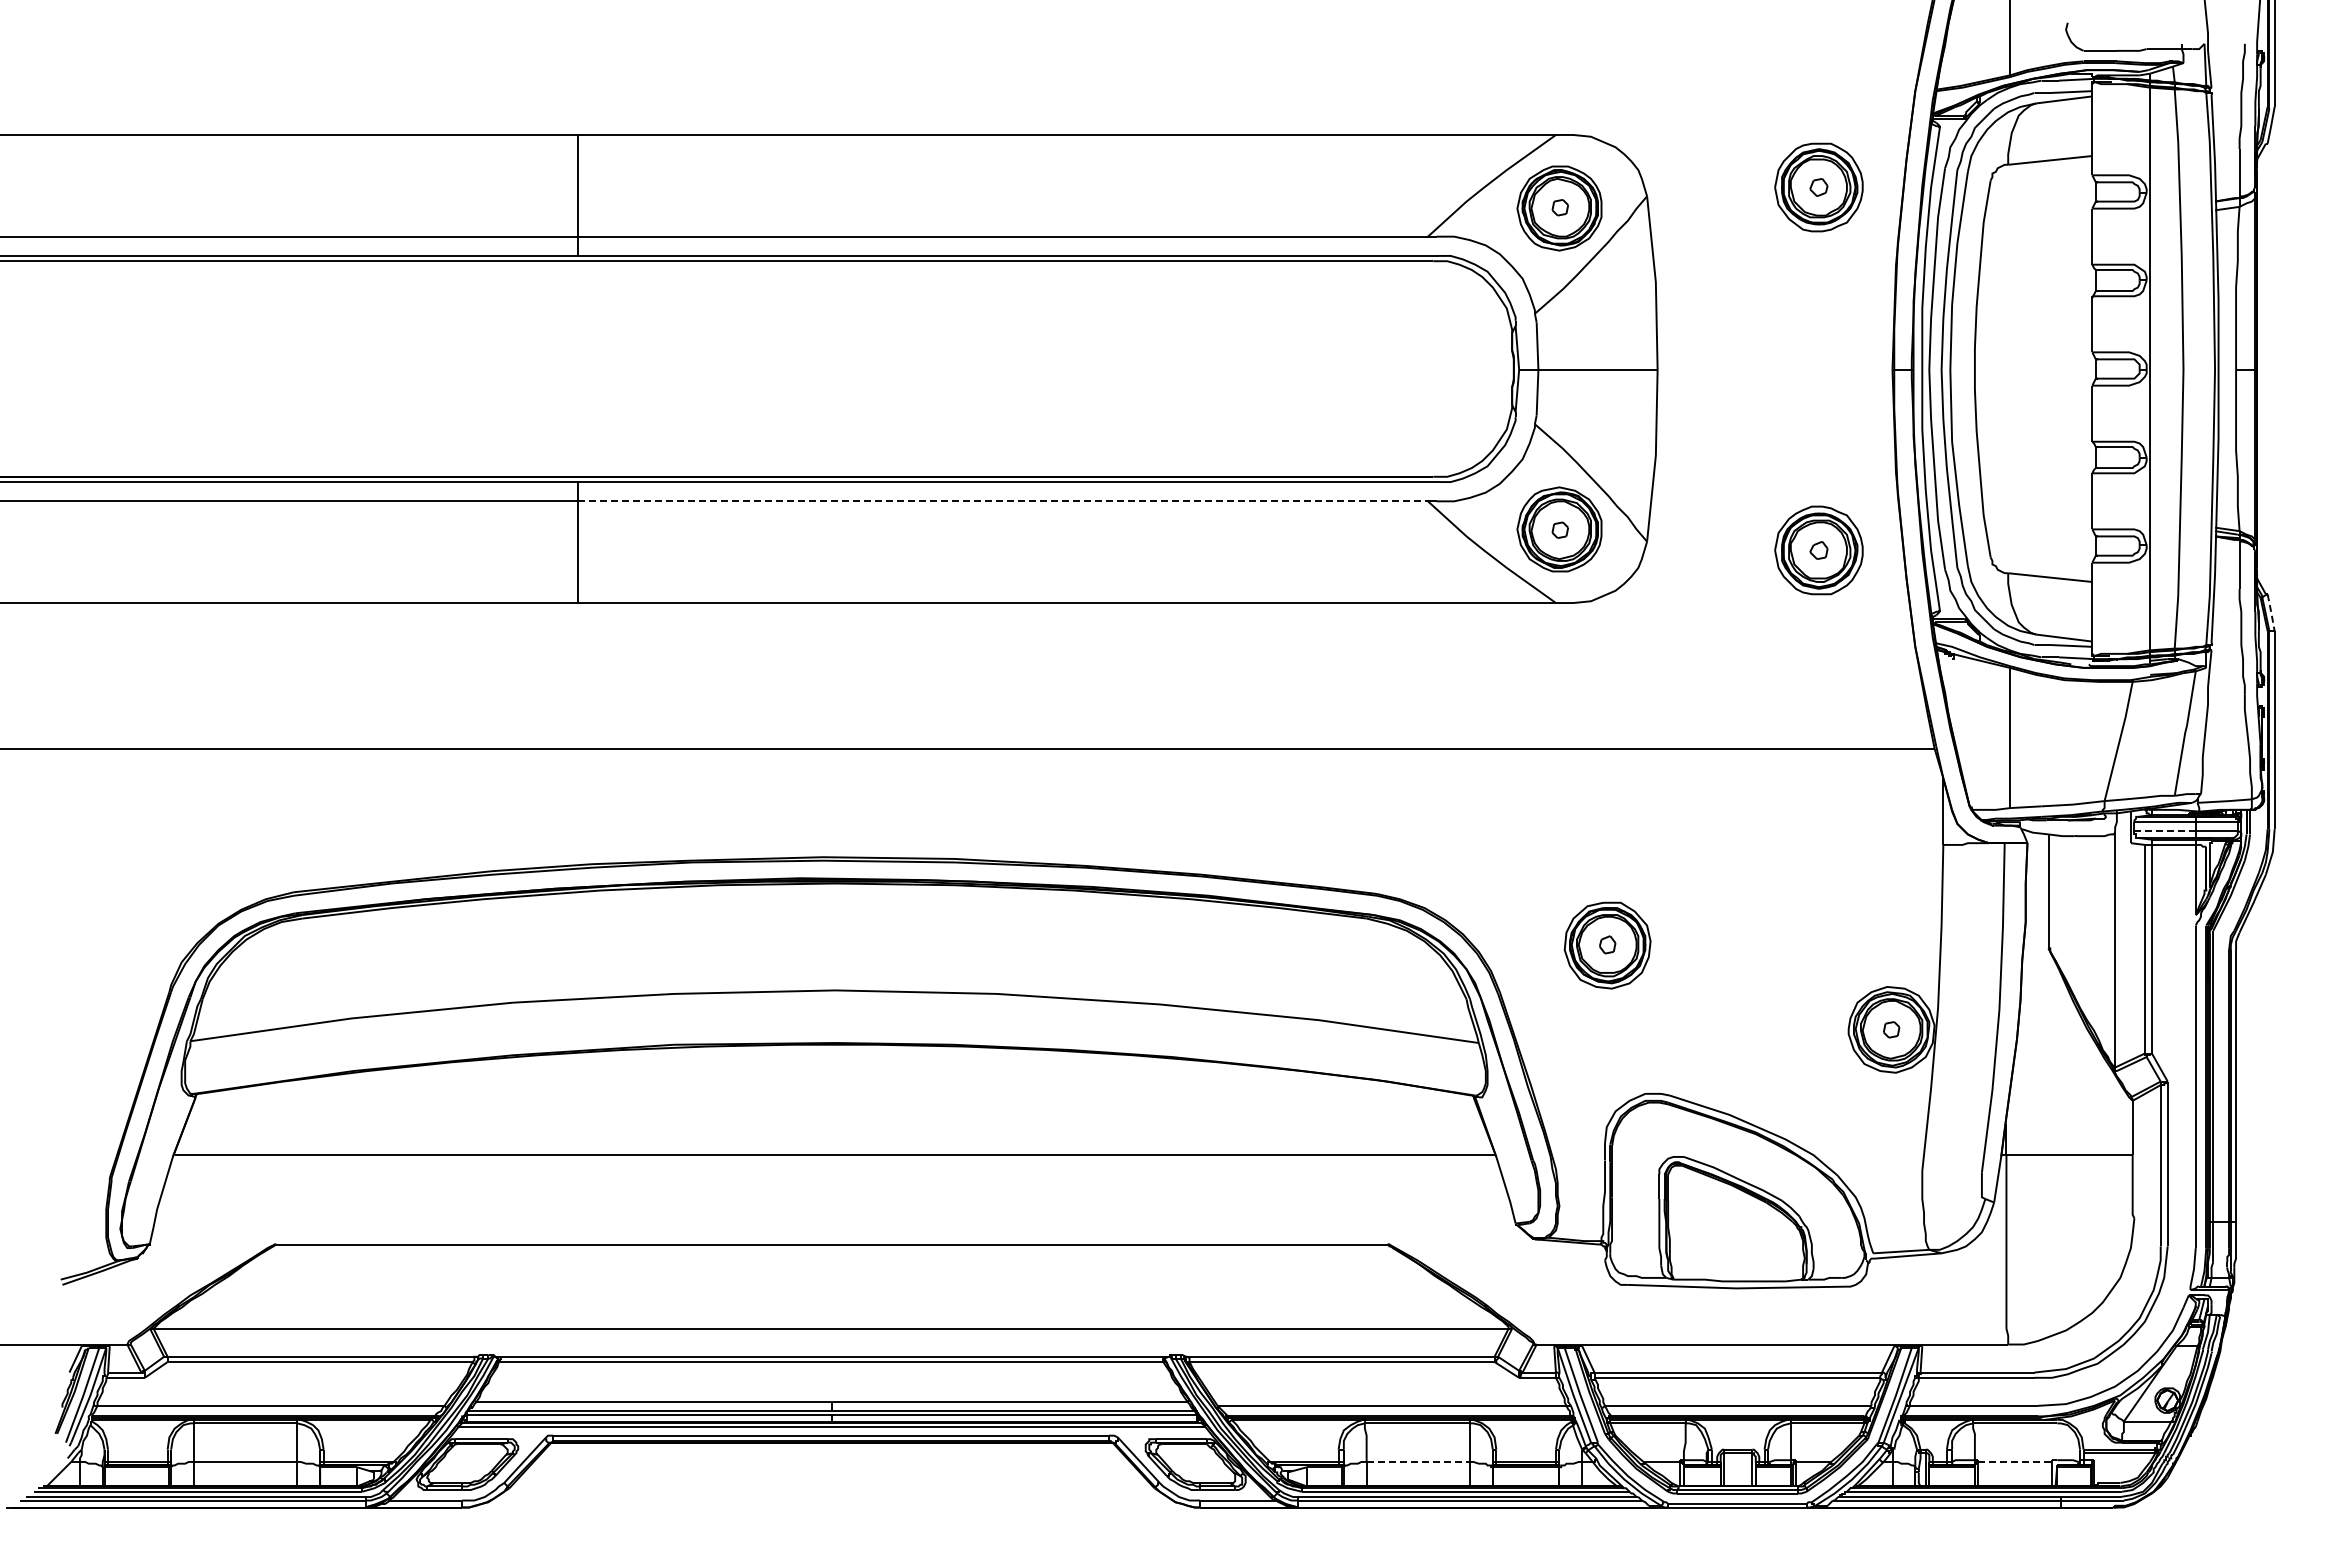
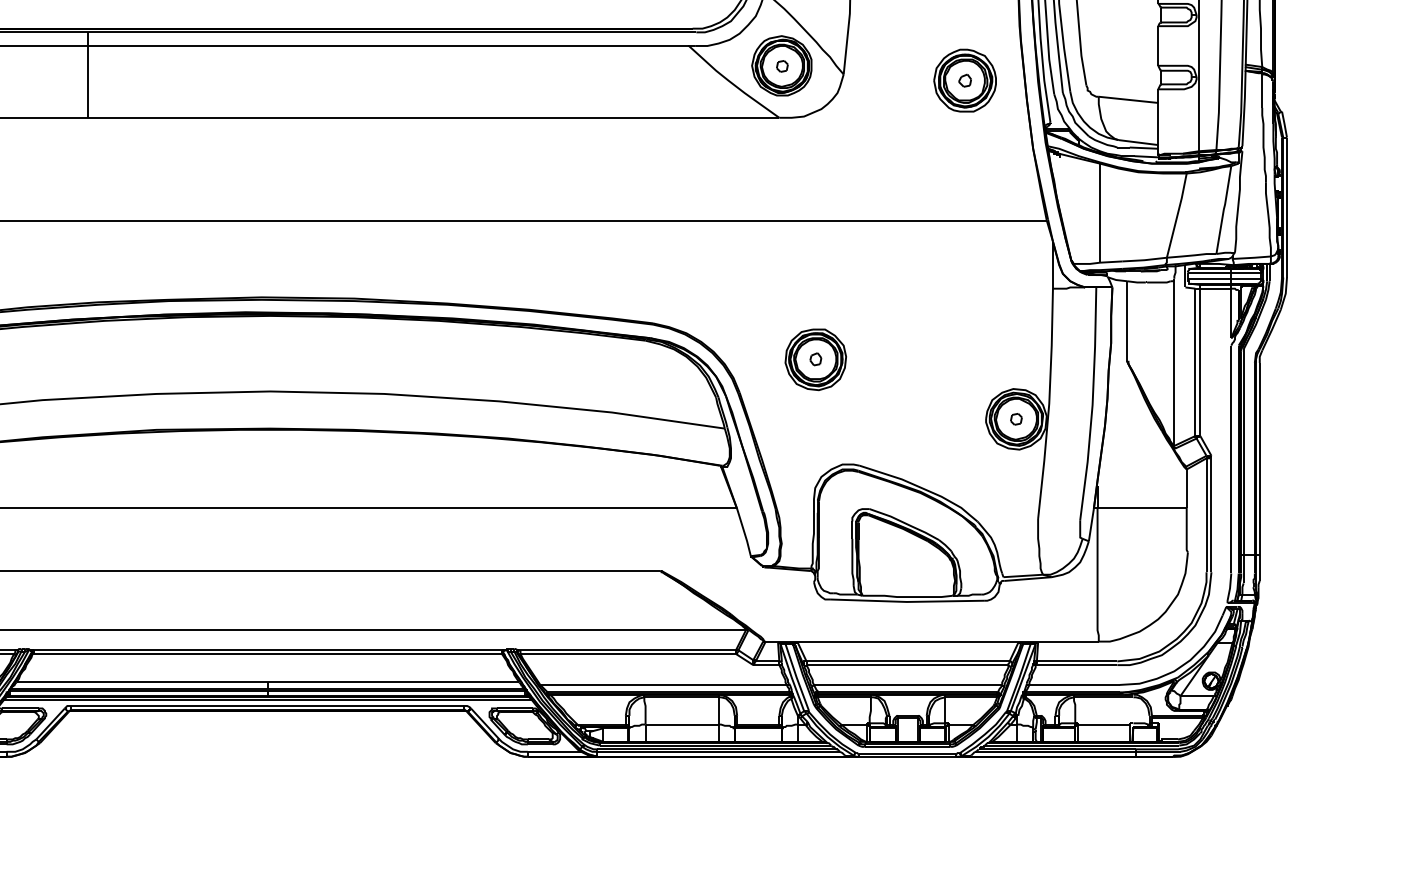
line: (1003, 501) -> (389, 46), dashed -> solid
line: (2271, 612) -> (1284, 124), dashed -> solid
line: (2165, 830) -> (1209, 278), dashed -> solid
line: (1418, 1461) -> (682, 724), dashed -> solid
line: (2015, 1461) -> (1103, 724), dashed -> solid

